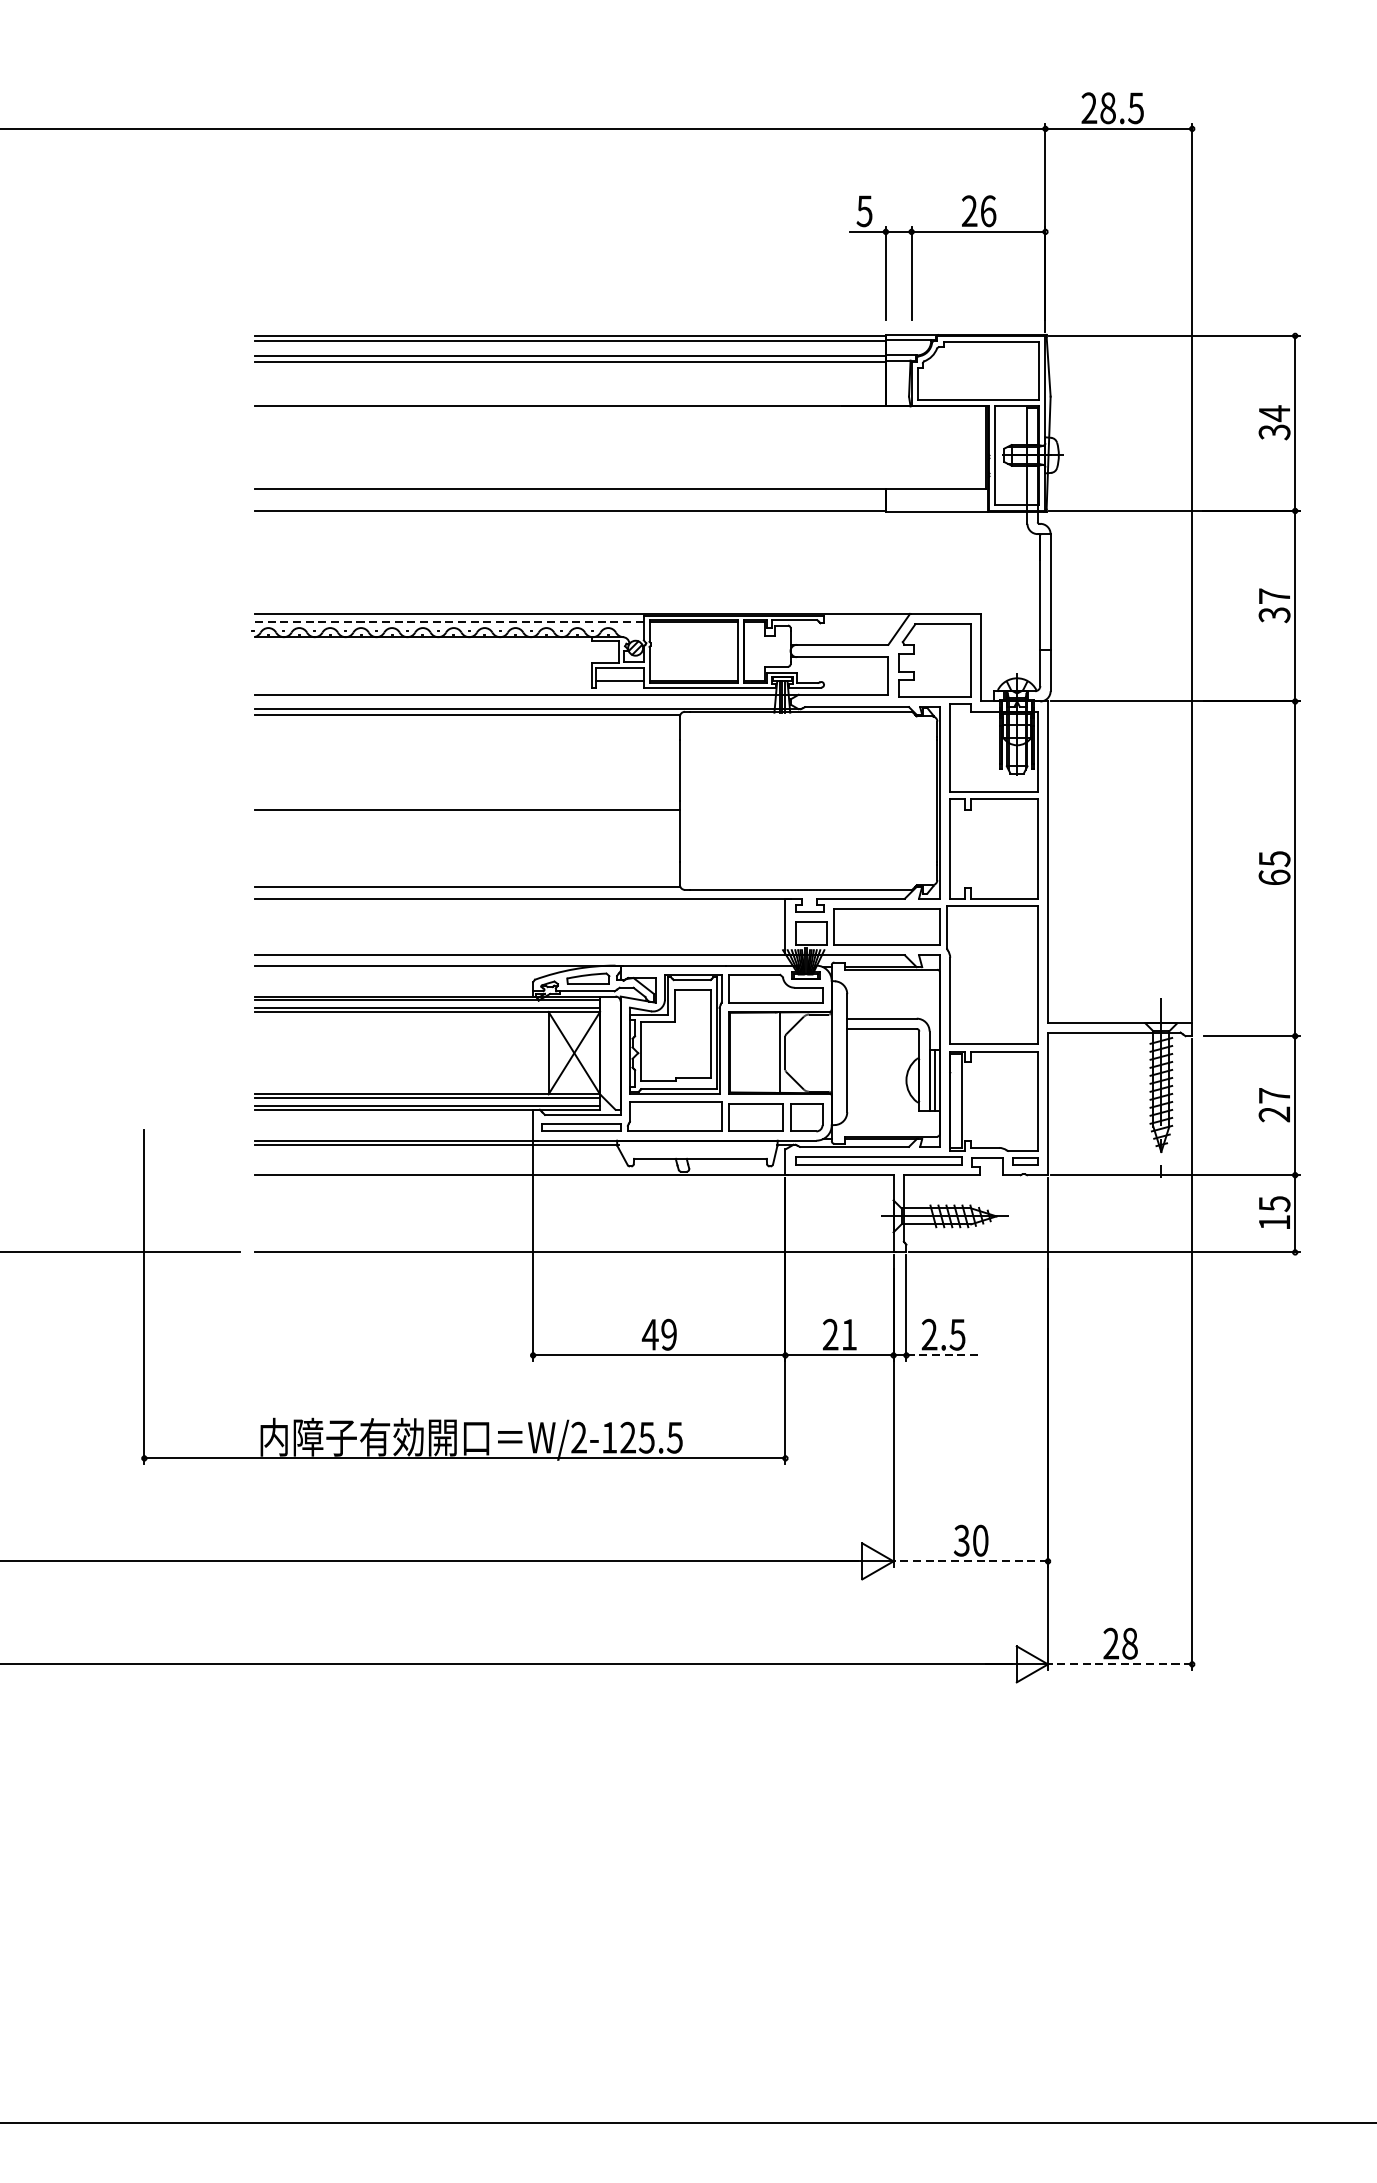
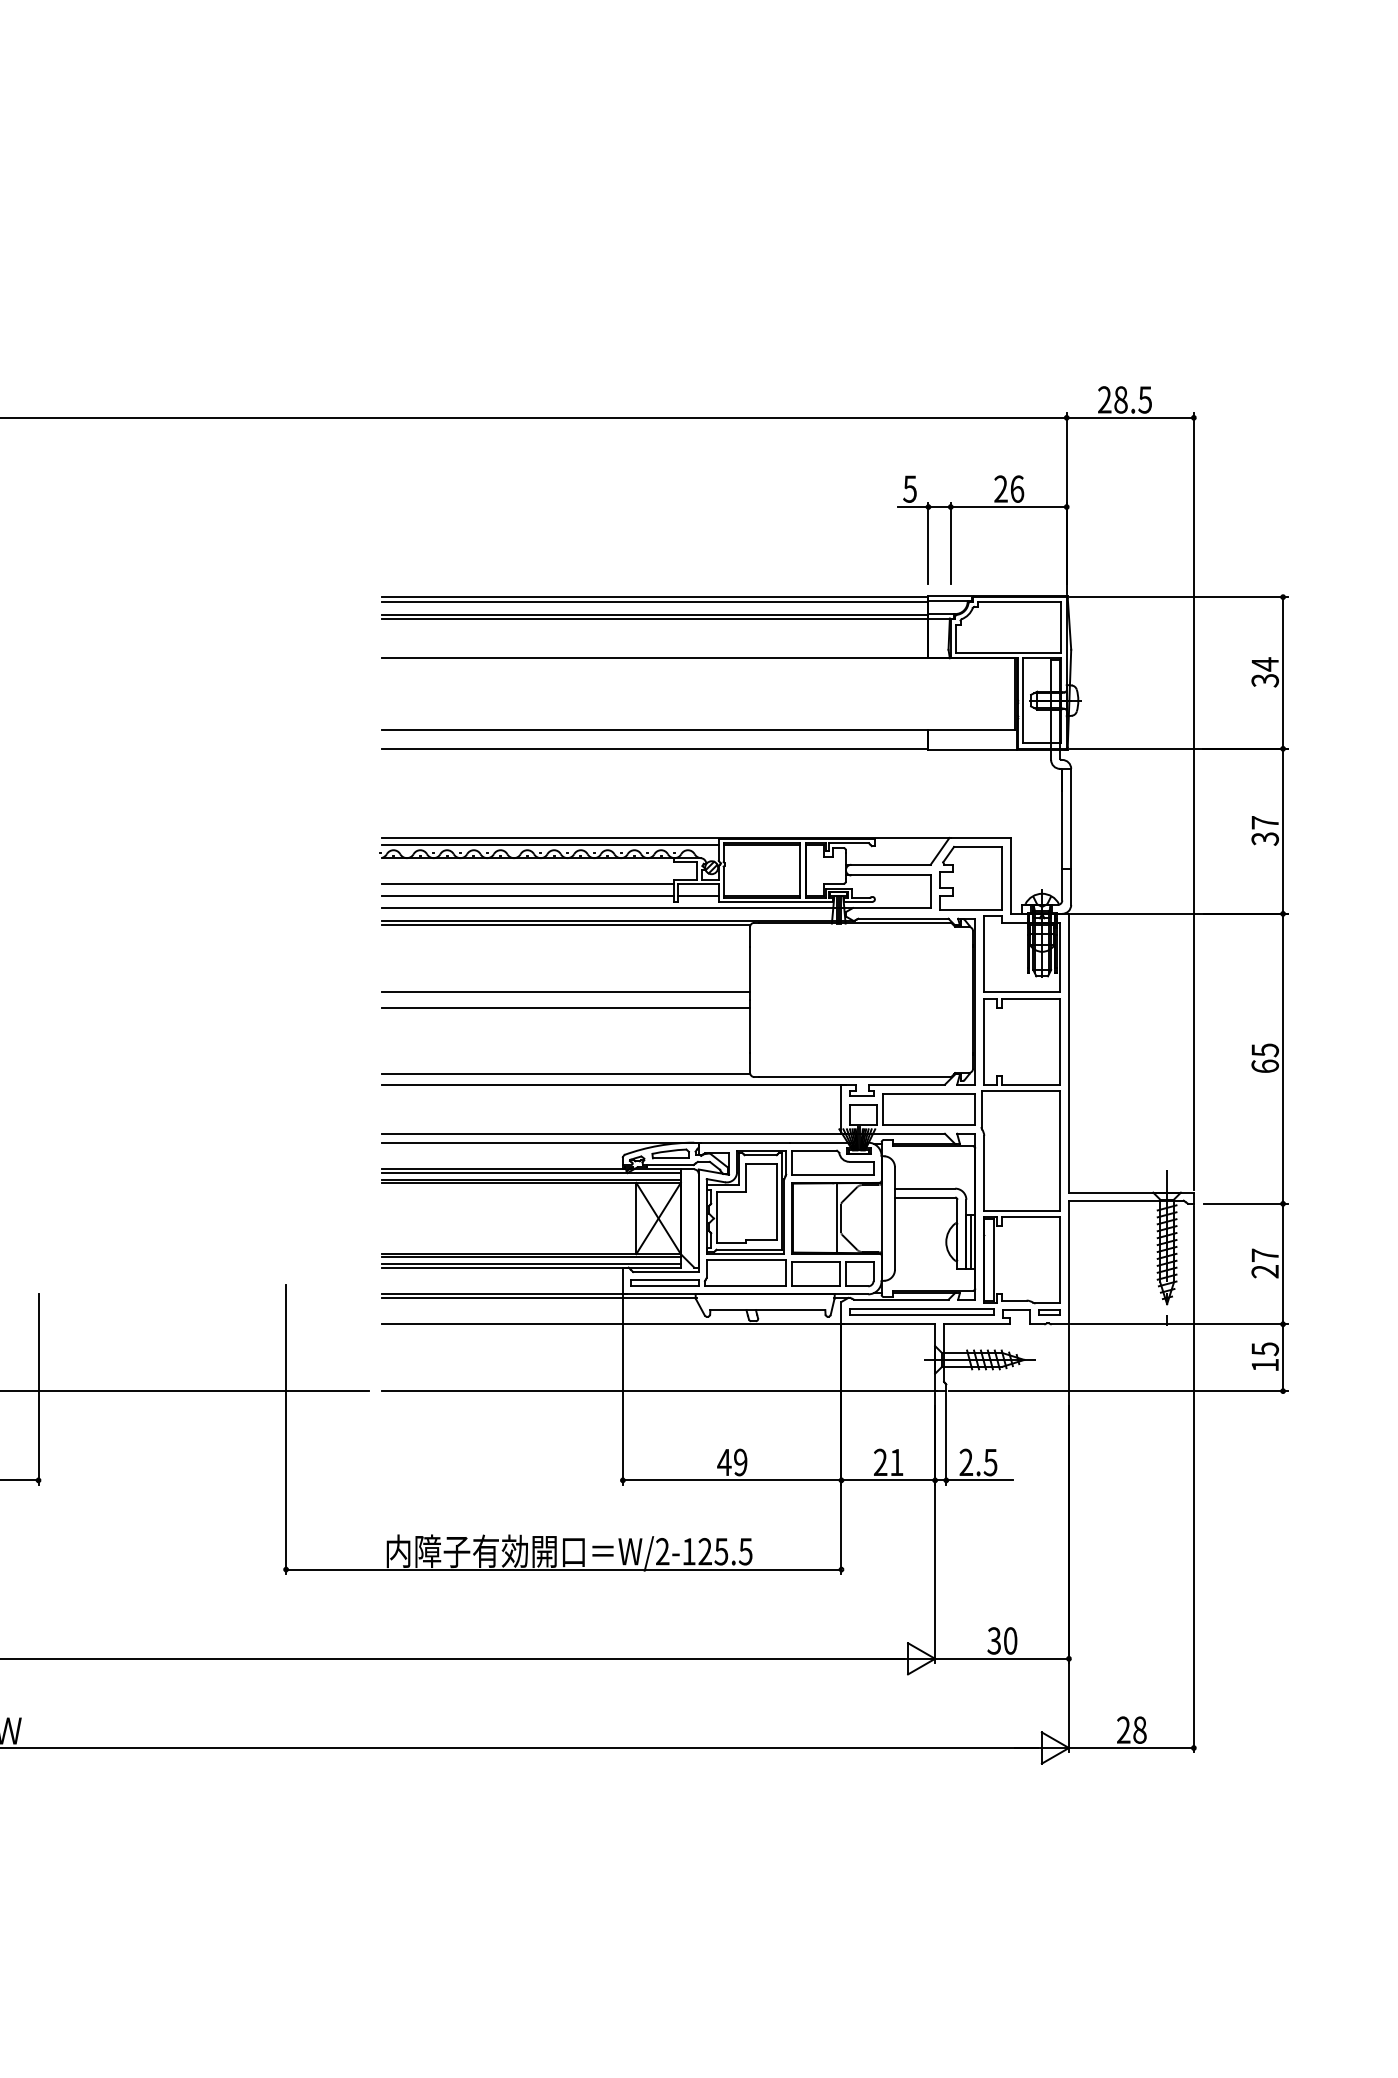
line: (448, 621) -> (549, 844), dashed -> solid
line: (424, 667) -> (528, 884), added
line: (424, 681) -> (528, 896), added
line: (468, 792) -> (566, 992), added
line: (945, 1355) -> (980, 1480), dashed -> solid
line: (971, 1561) -> (1002, 1658), dashed -> solid
line: (1119, 1664) -> (1130, 1748), dashed -> solid

